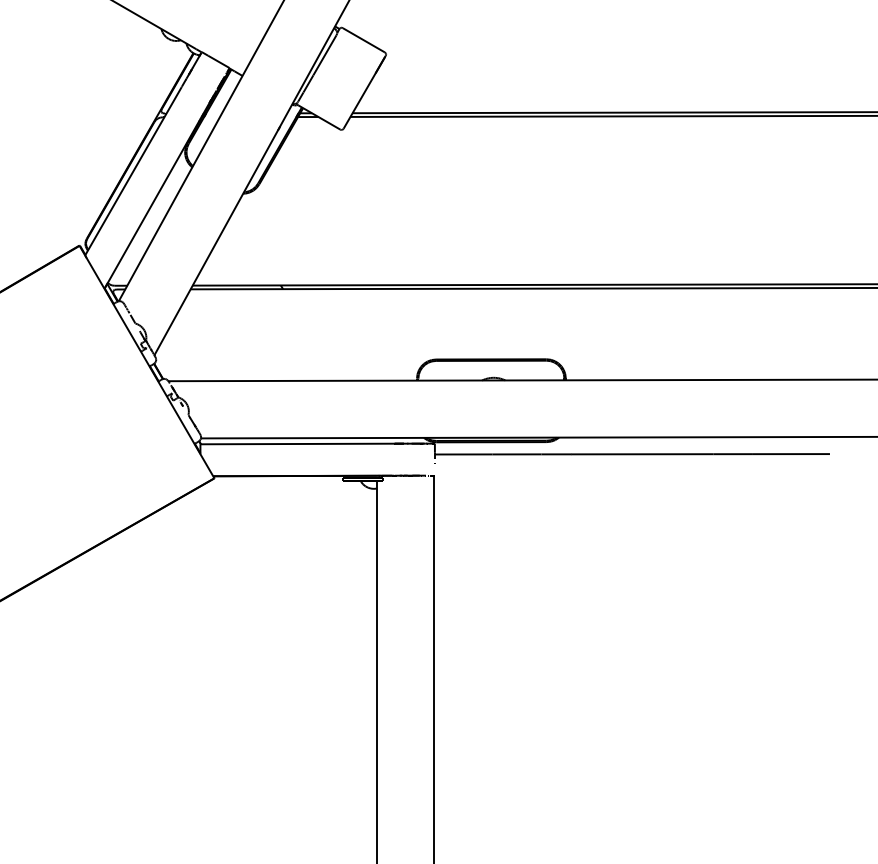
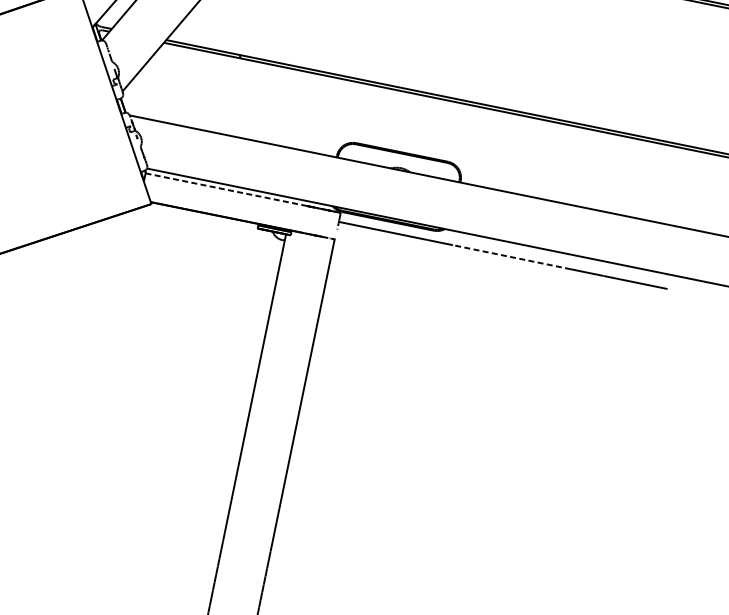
line: (297, 444) -> (226, 190), solid -> dashed
line: (642, 454) -> (511, 257), solid -> dashed

